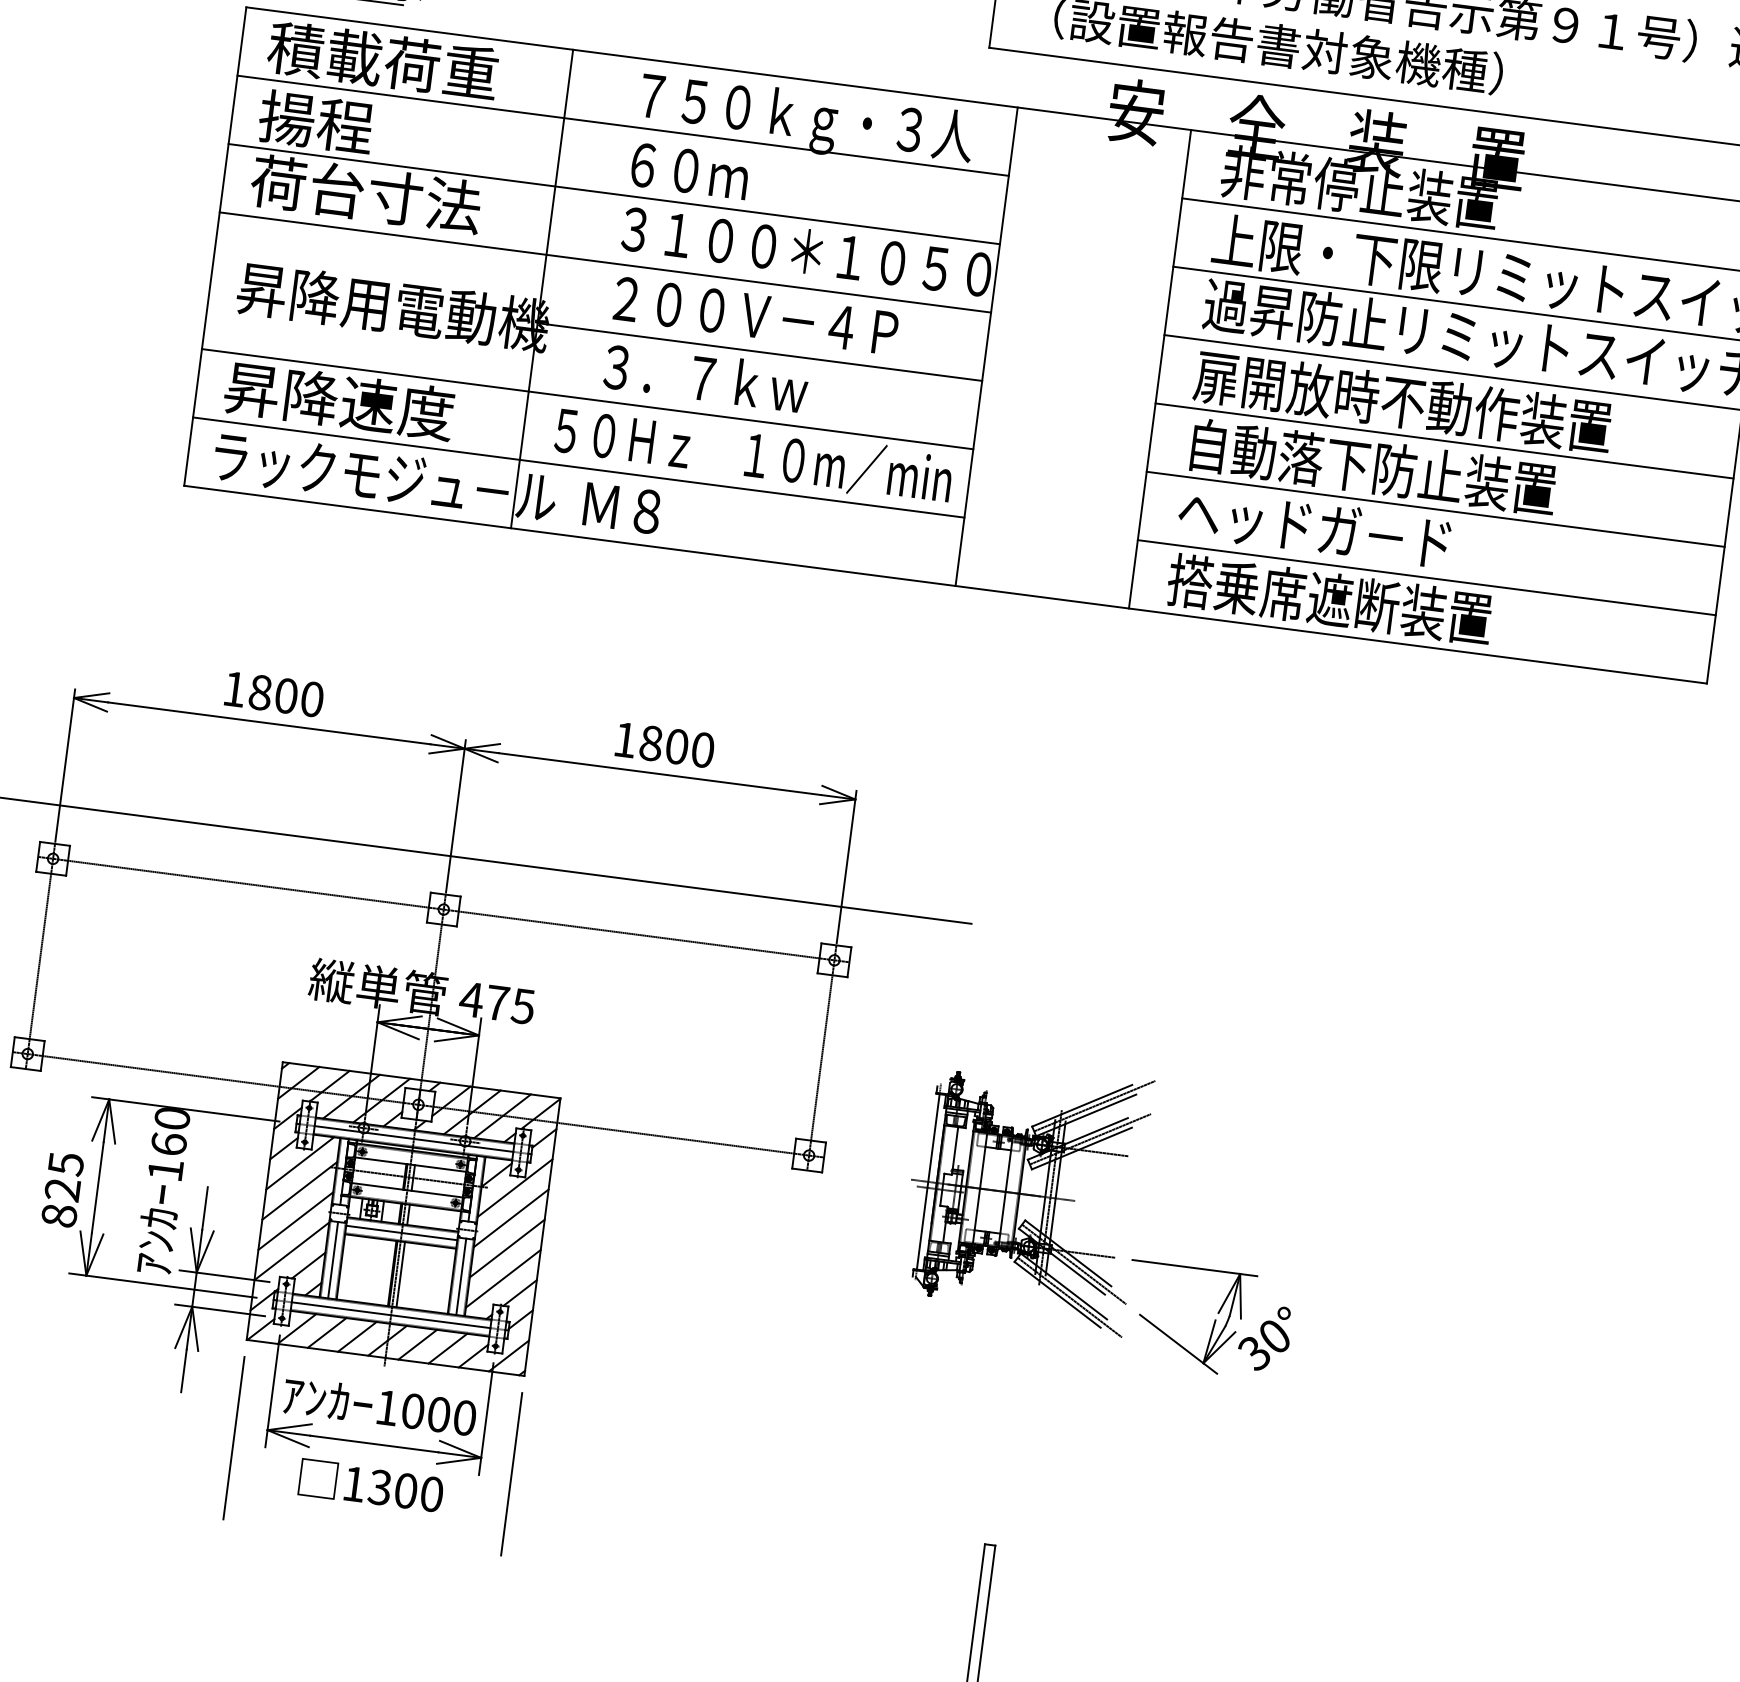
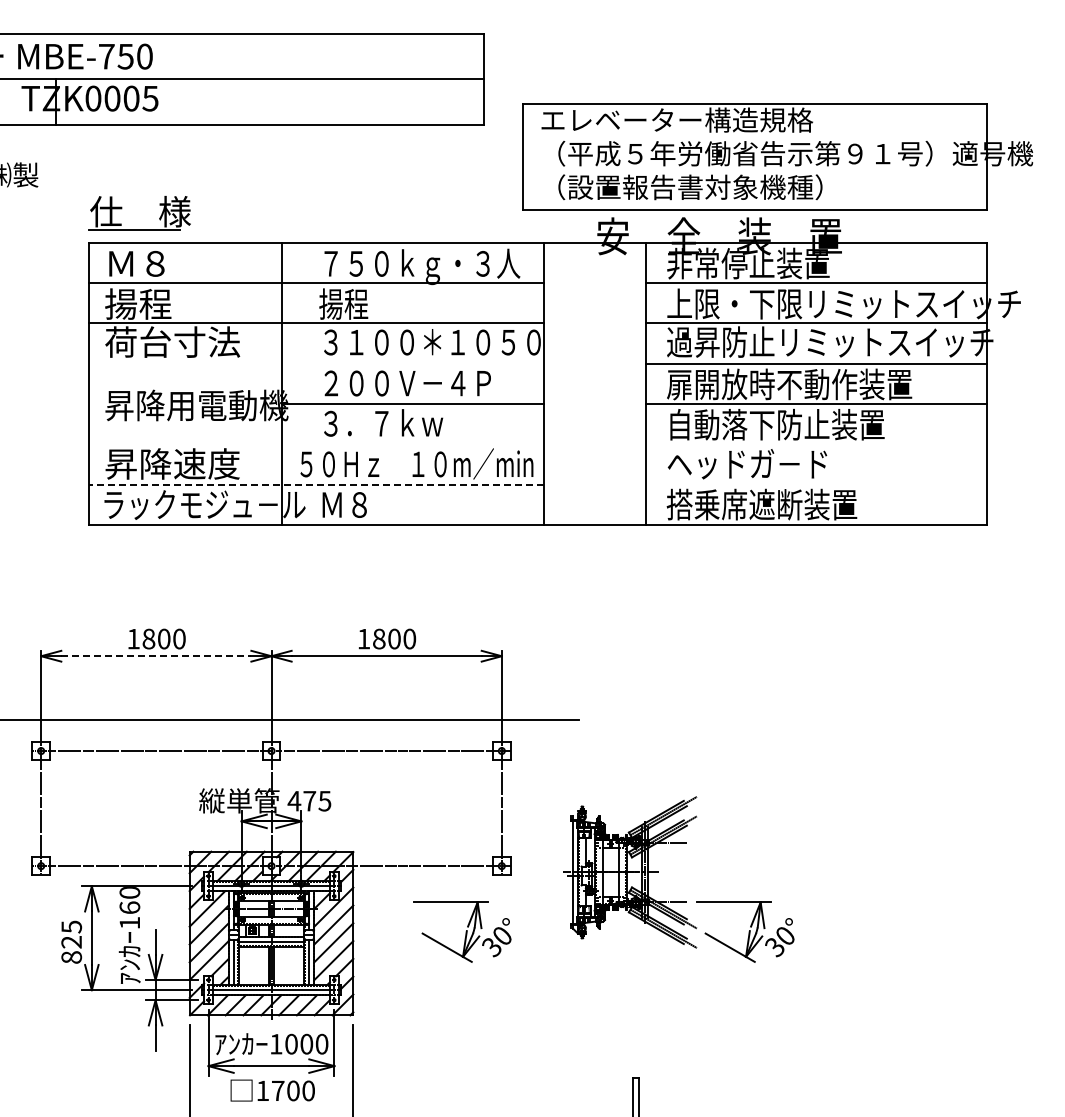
text: (383, 60) -> (172, 263), 積載荷重 -> Ｍ８
text: (684, 168) -> (355, 303), ６０ｍ -> 揚程
line: (605, 262) -> (316, 363), removed
line: (587, 399) -> (316, 444), removed
line: (577, 467) -> (315, 484), solid -> dashed
line: (1435, 509) -> (816, 444), removed
line: (1426, 577) -> (816, 484), removed
line: (269, 723) -> (156, 656), solid -> dashed
part: (728, 1257) -> (462, 931), added
text: (379, 1486) -> (277, 1090), 1300 -> 1700

